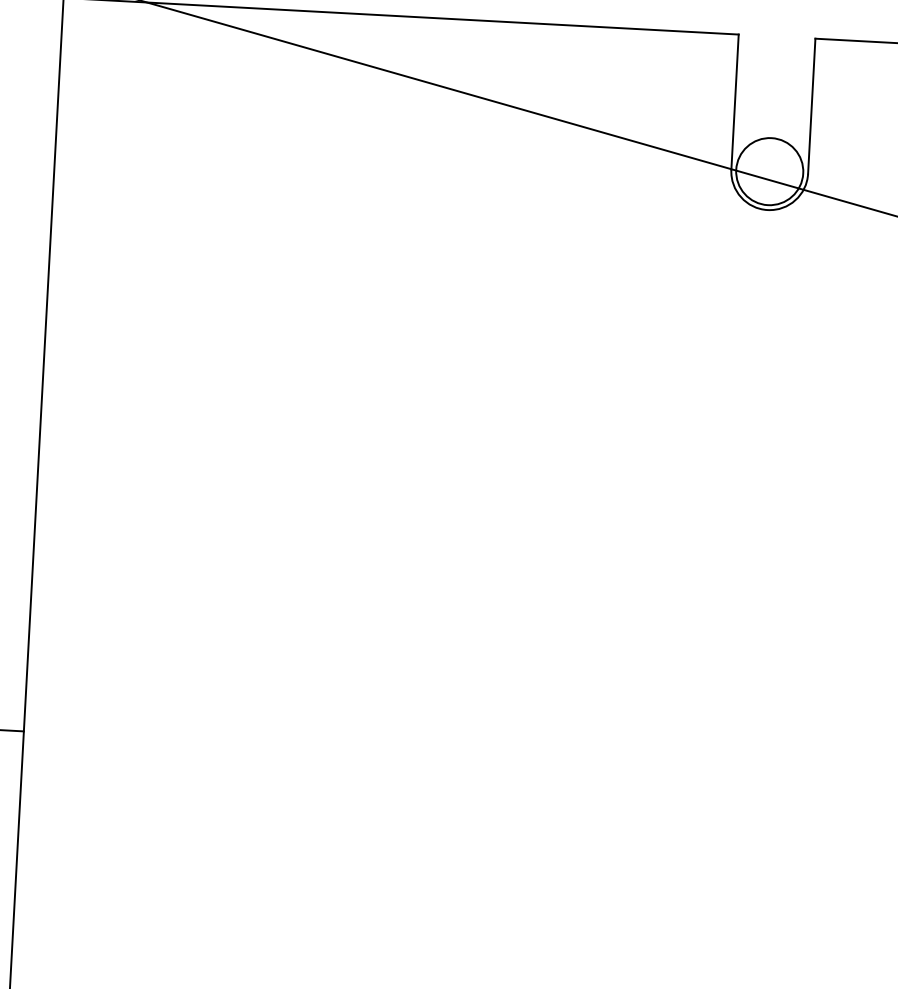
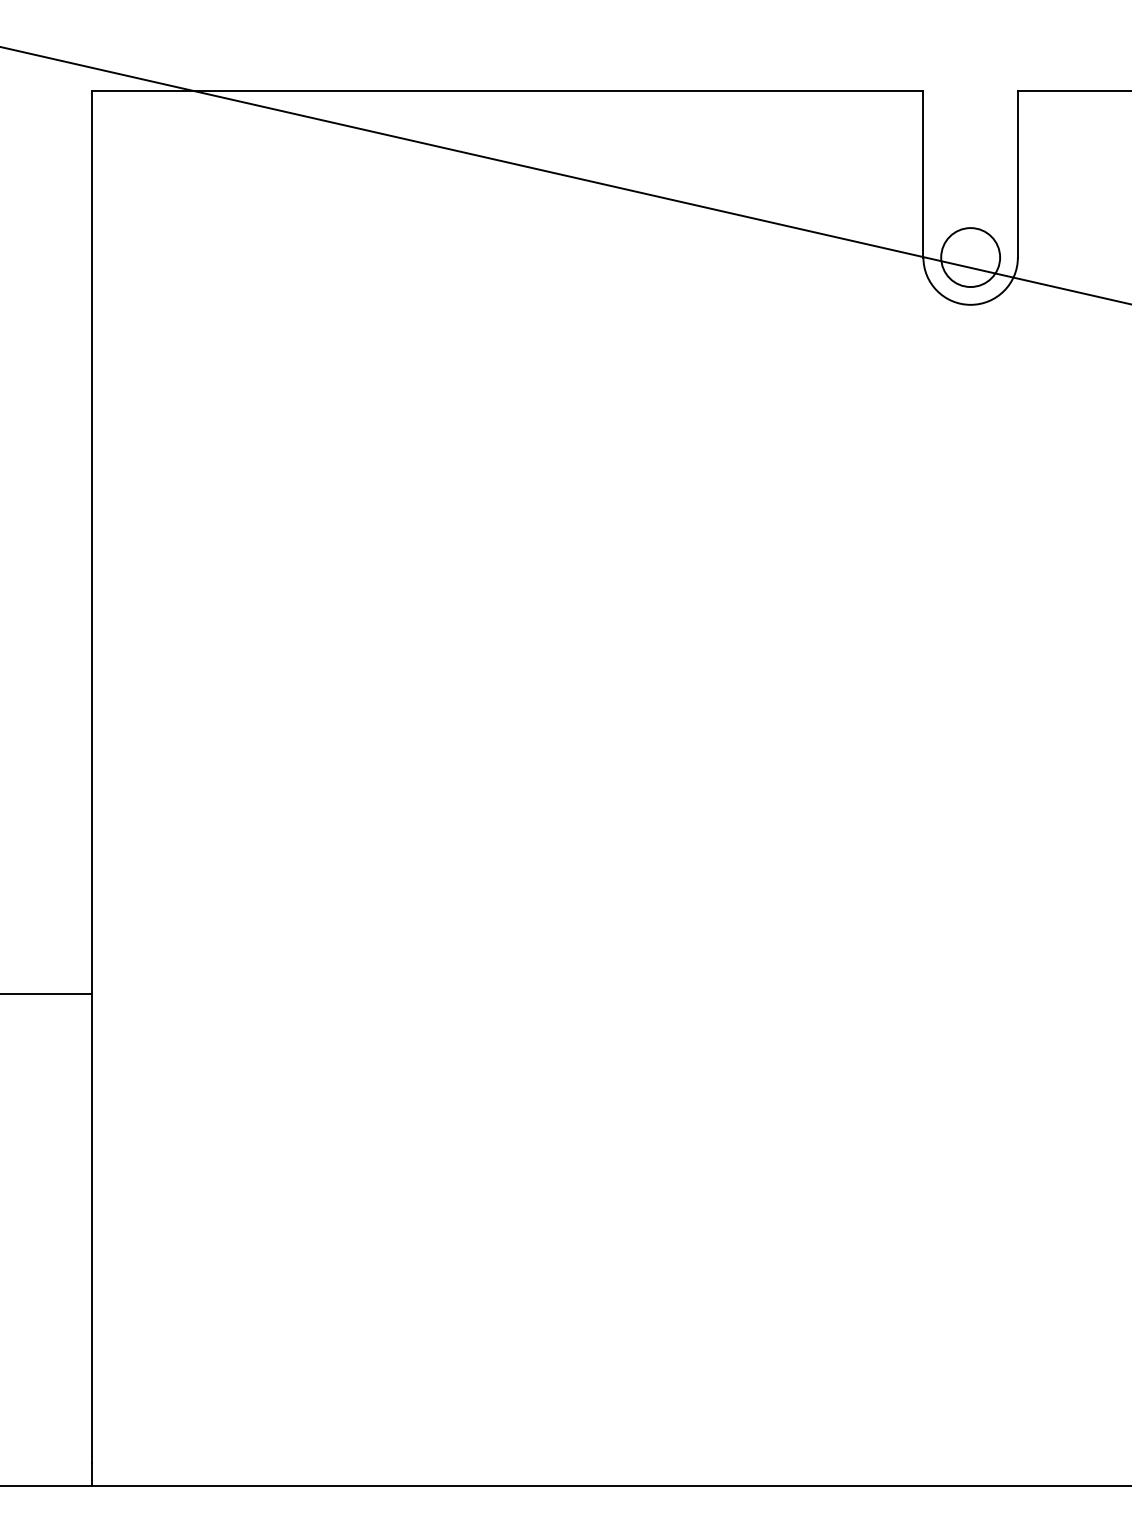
circle: (769, 171) -> (970, 257), size x0.71

